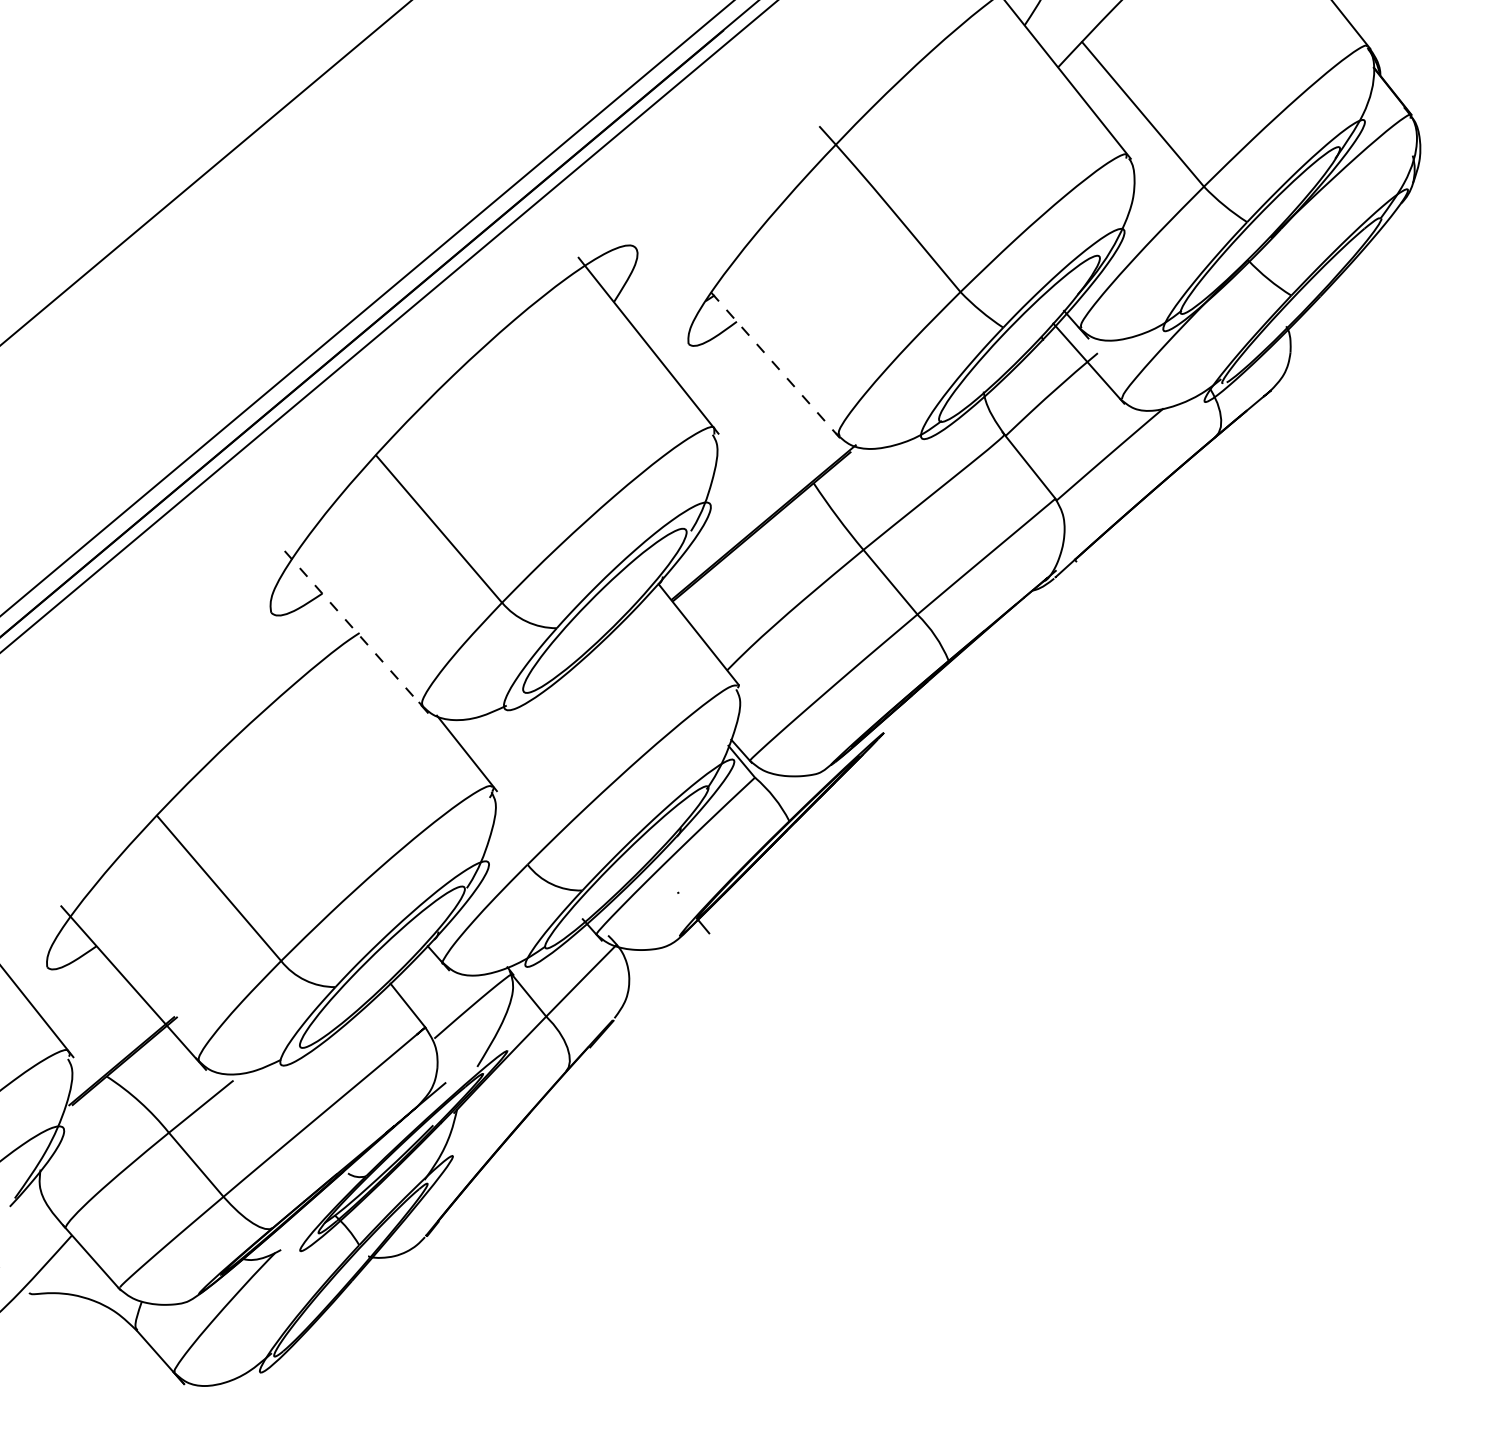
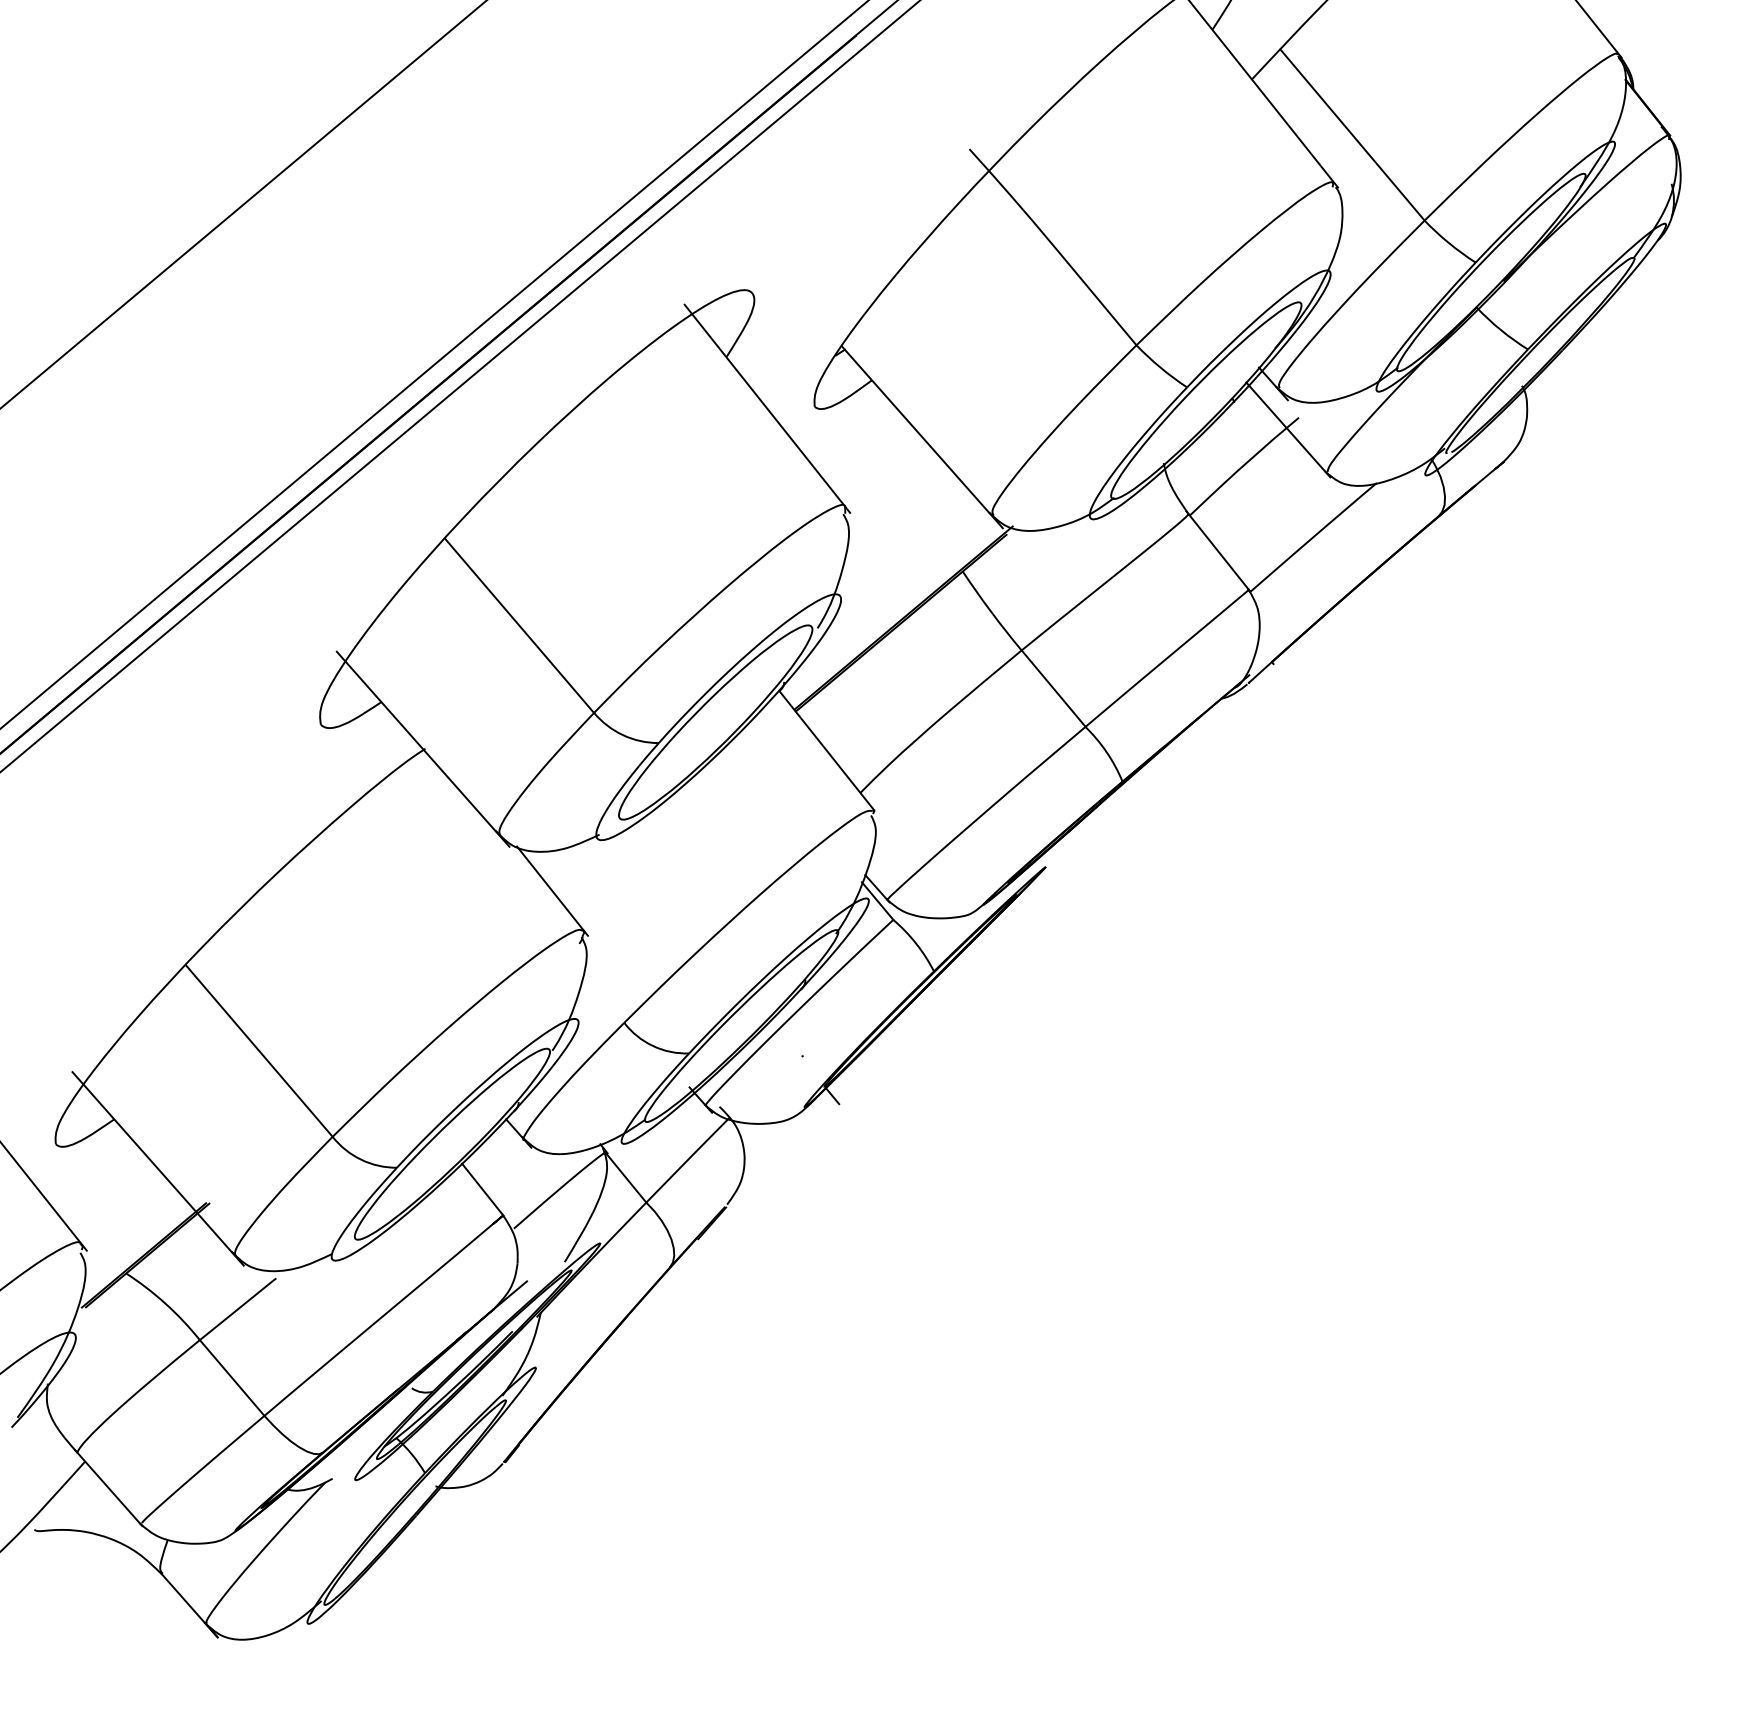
line: (779, 369) -> (922, 437), dashed -> solid
line: (357, 633) -> (423, 749), dashed -> solid

